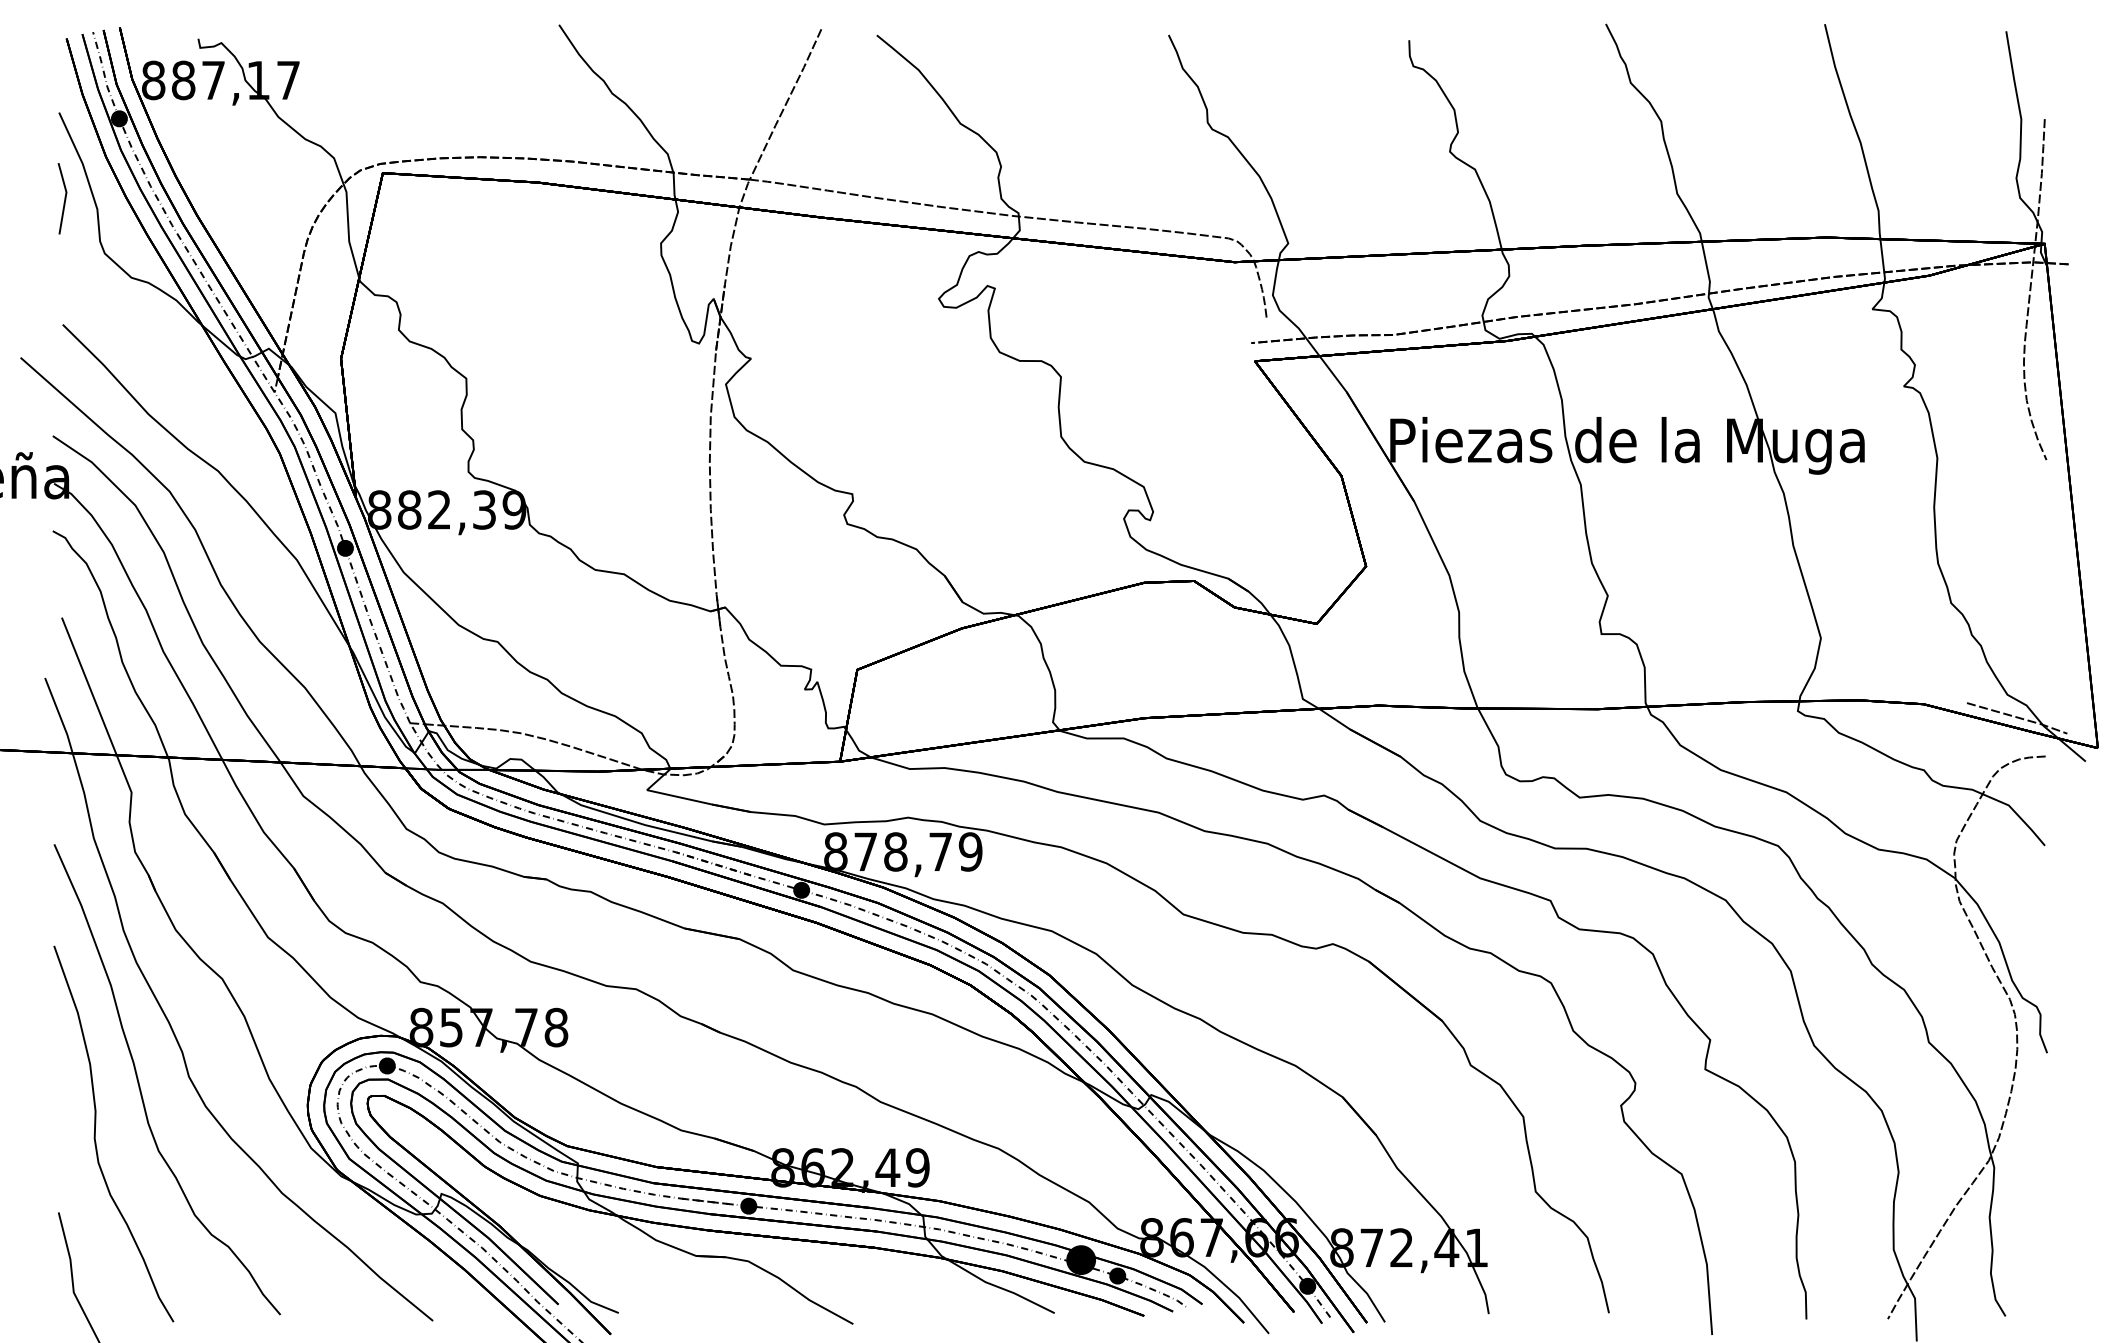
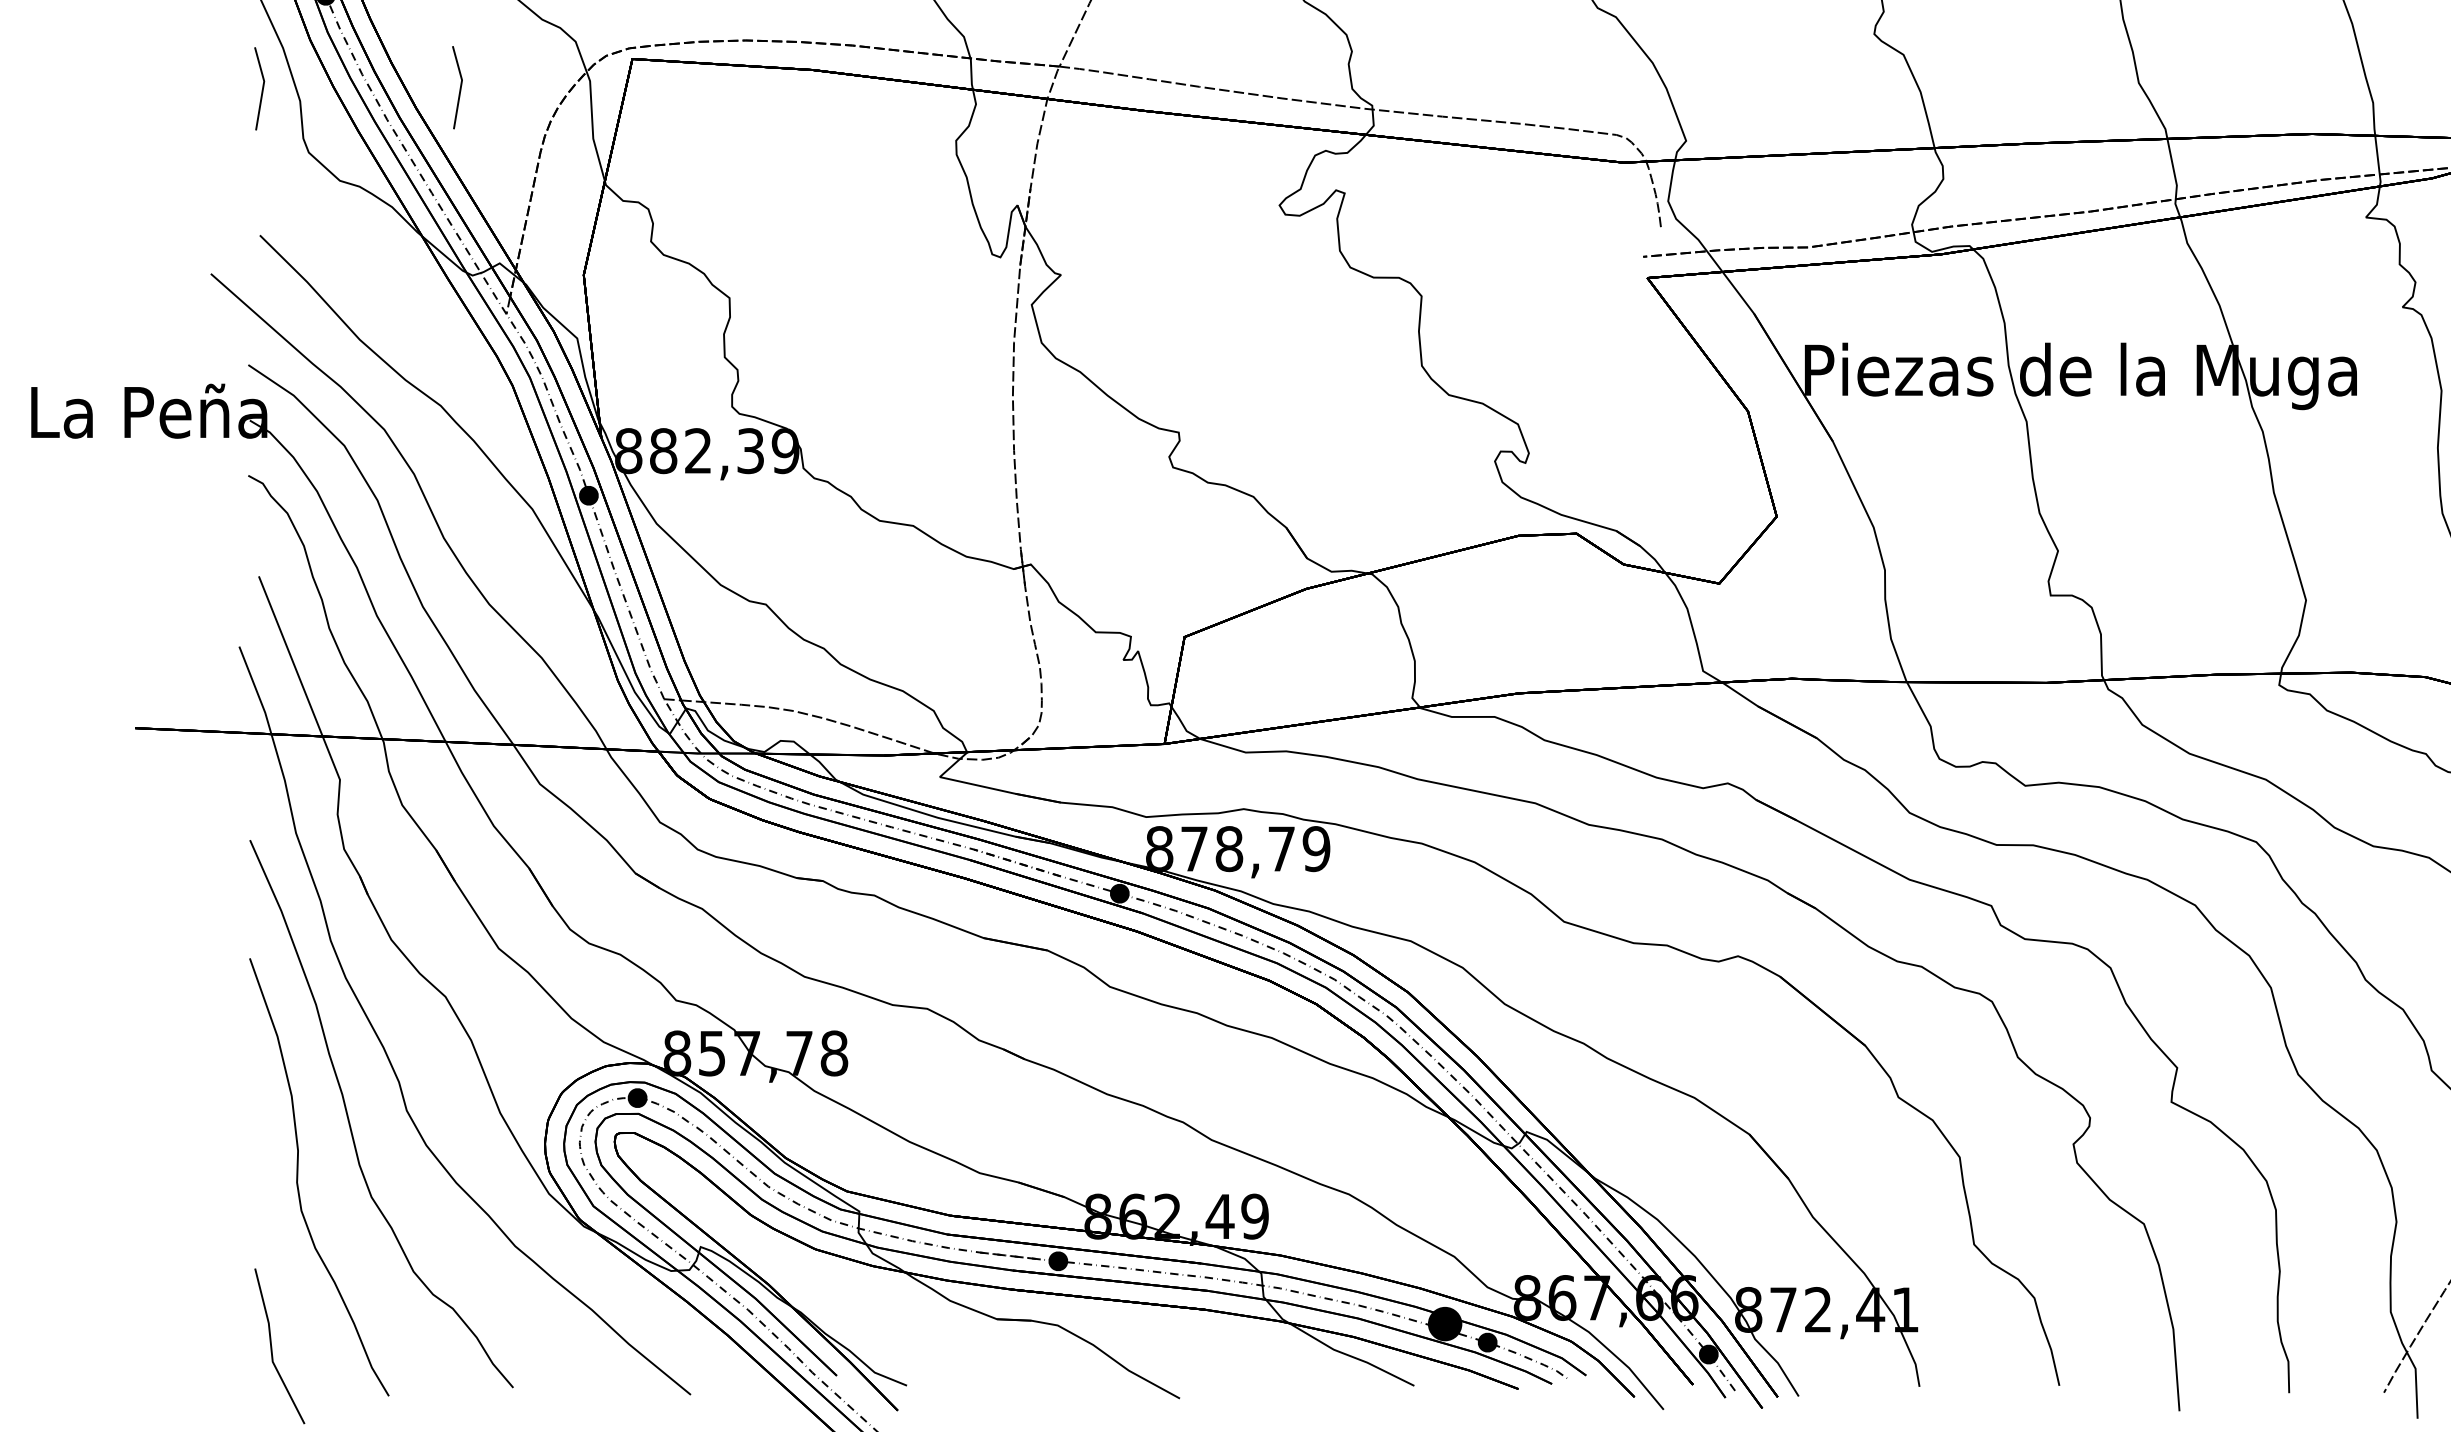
line: (234, 197) -> (459, 87), added

